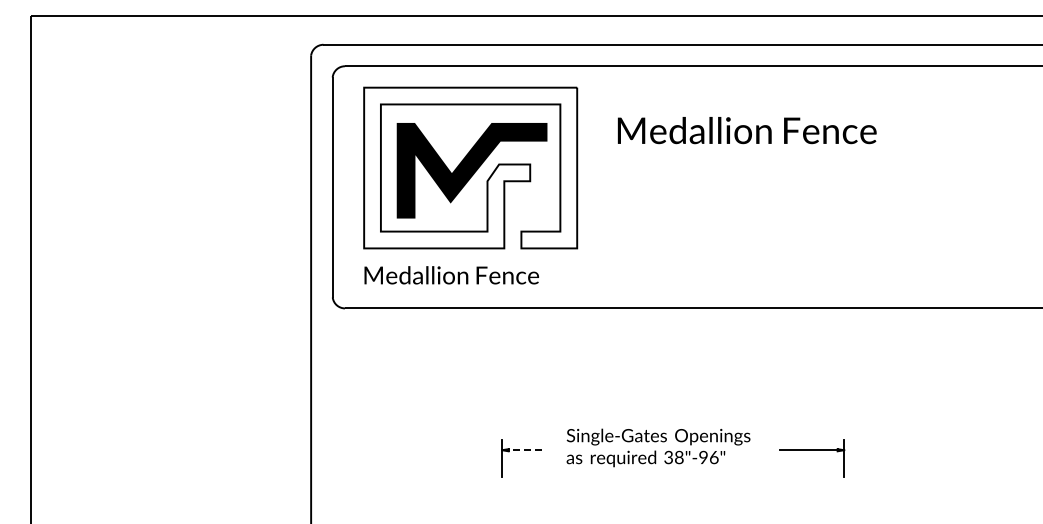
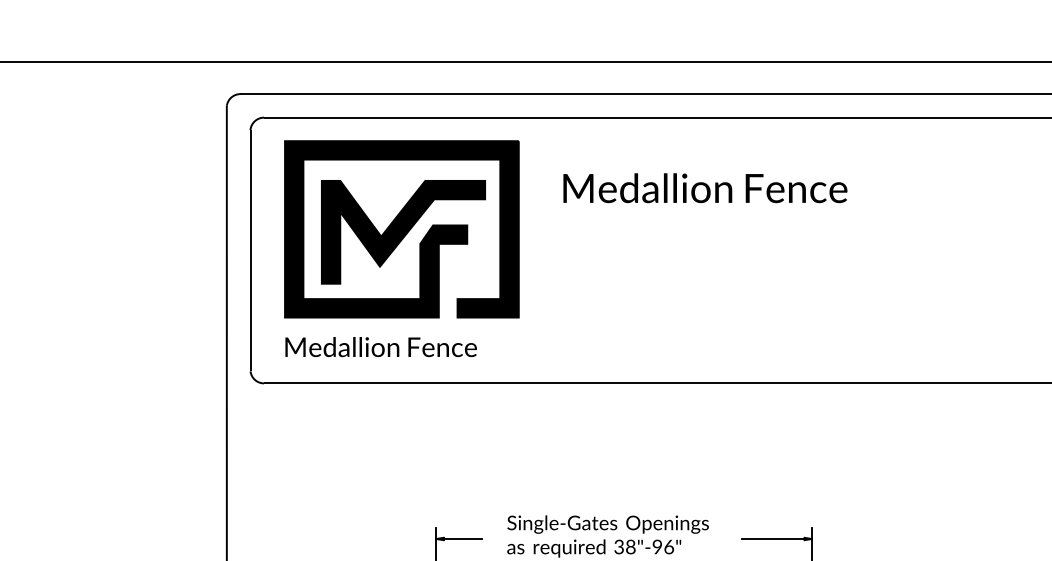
fill: (470, 167) -> (401, 228), added
line: (522, 450) -> (458, 539), dashed -> solid

